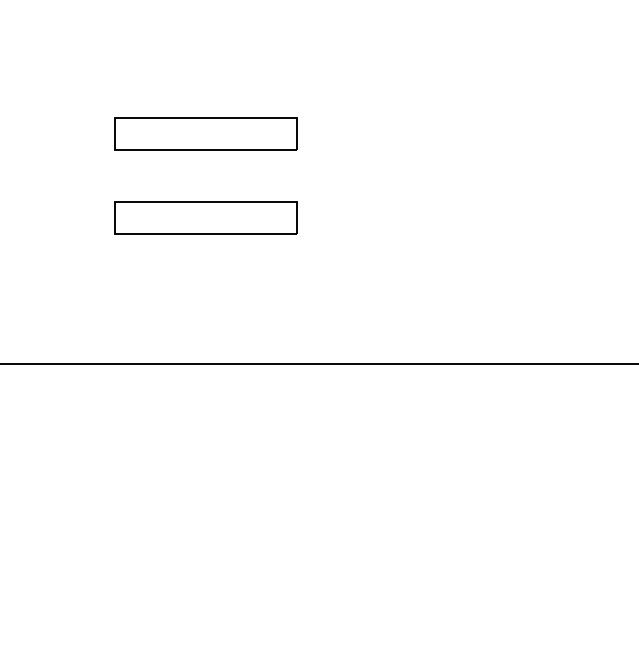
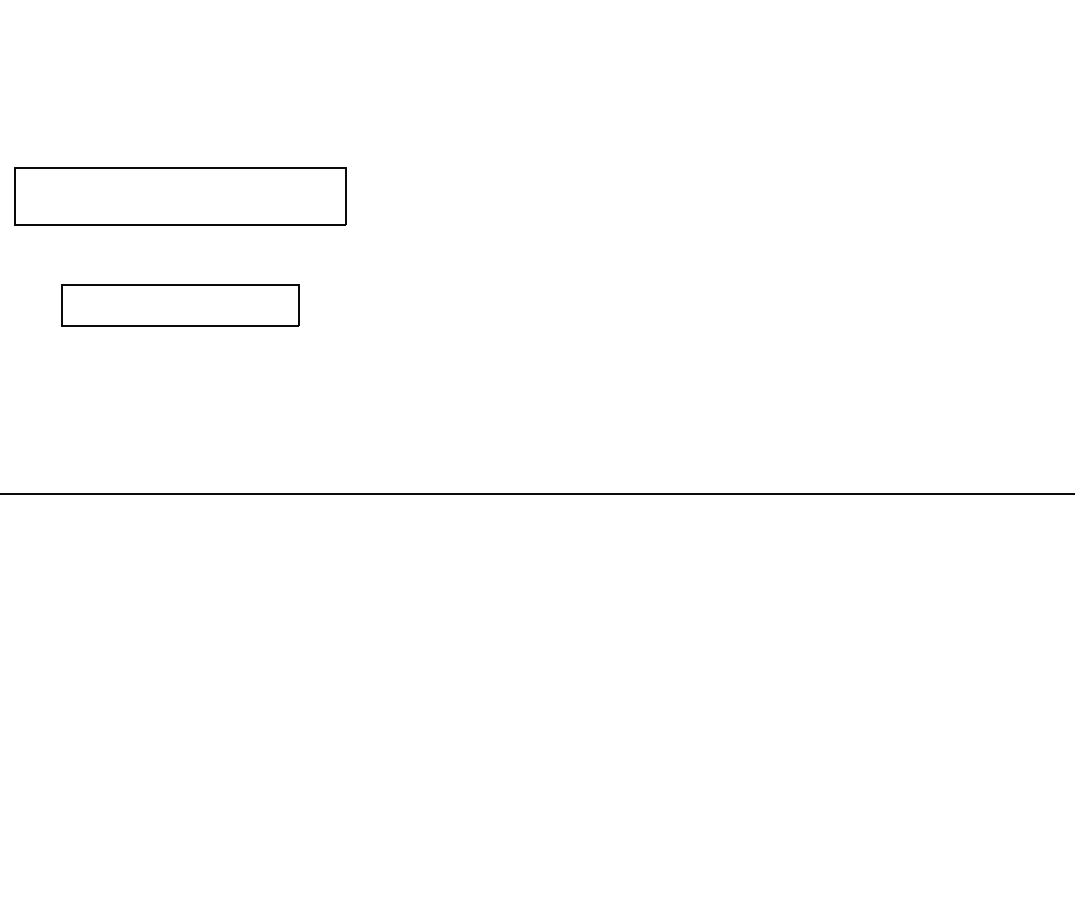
part: (205, 133) -> (180, 196), size x1.4

